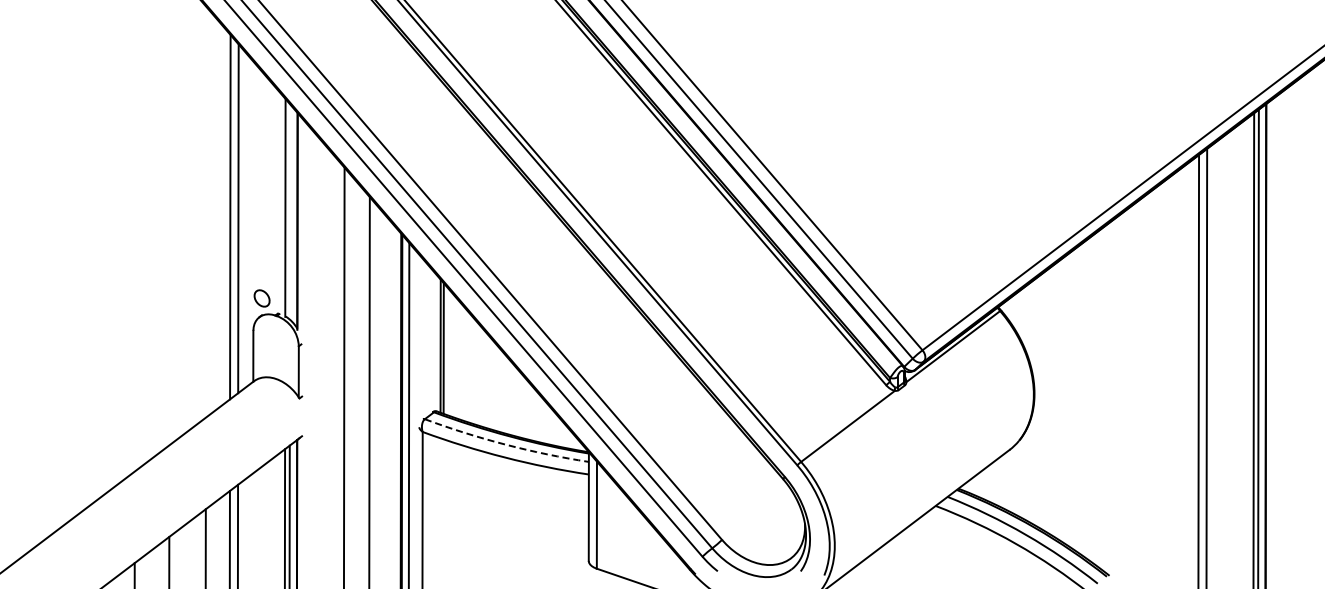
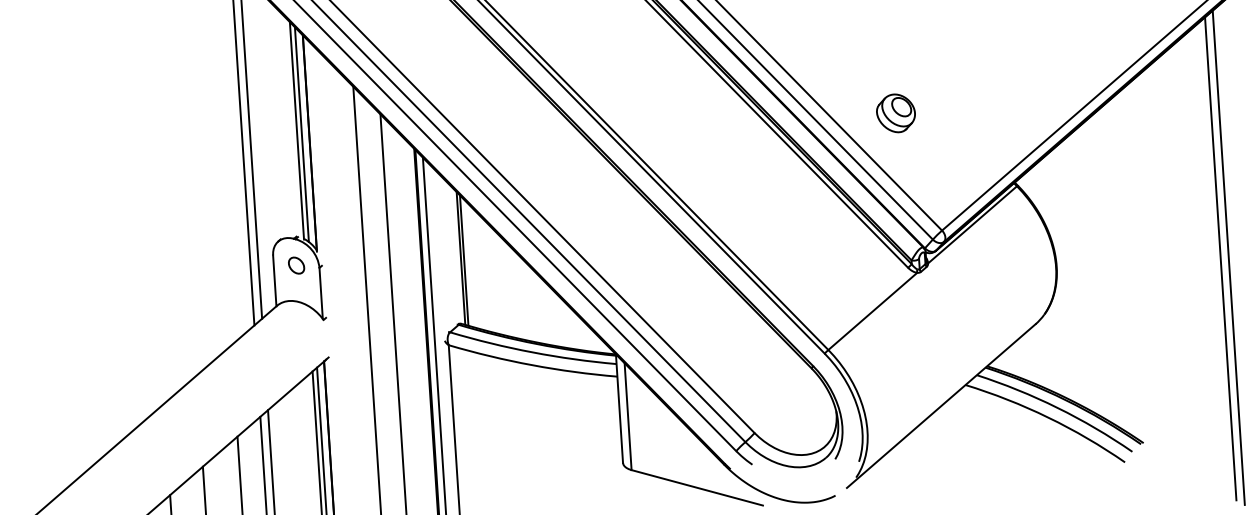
line: (289, 211) -> (301, 134), added
part: (884, 230) -> (896, 113), added
part: (261, 298) -> (295, 265), moved
arc: (505, 444) -> (532, 352), dashed -> solid

